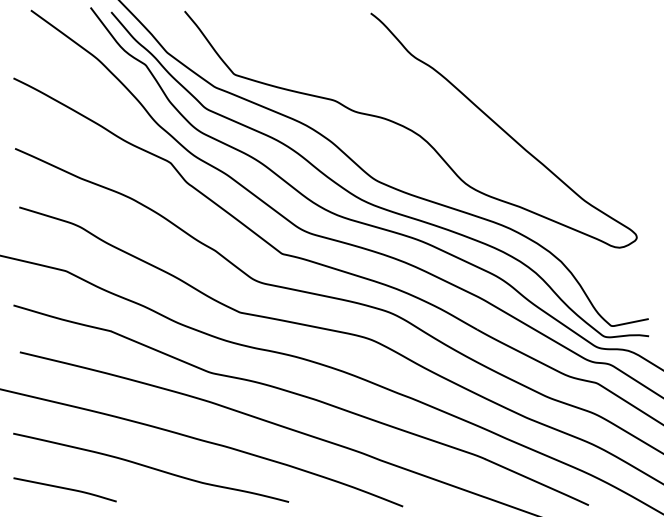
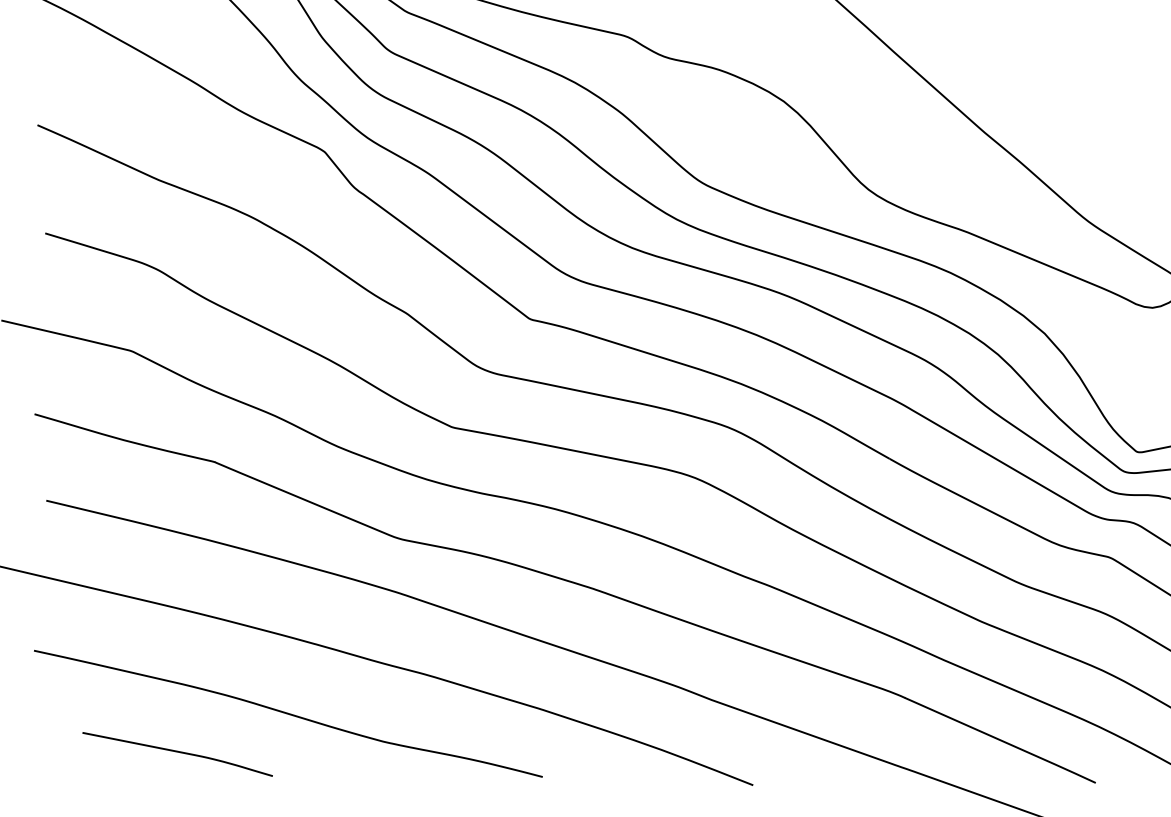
curve: (64, 489) -> (176, 753), moved

